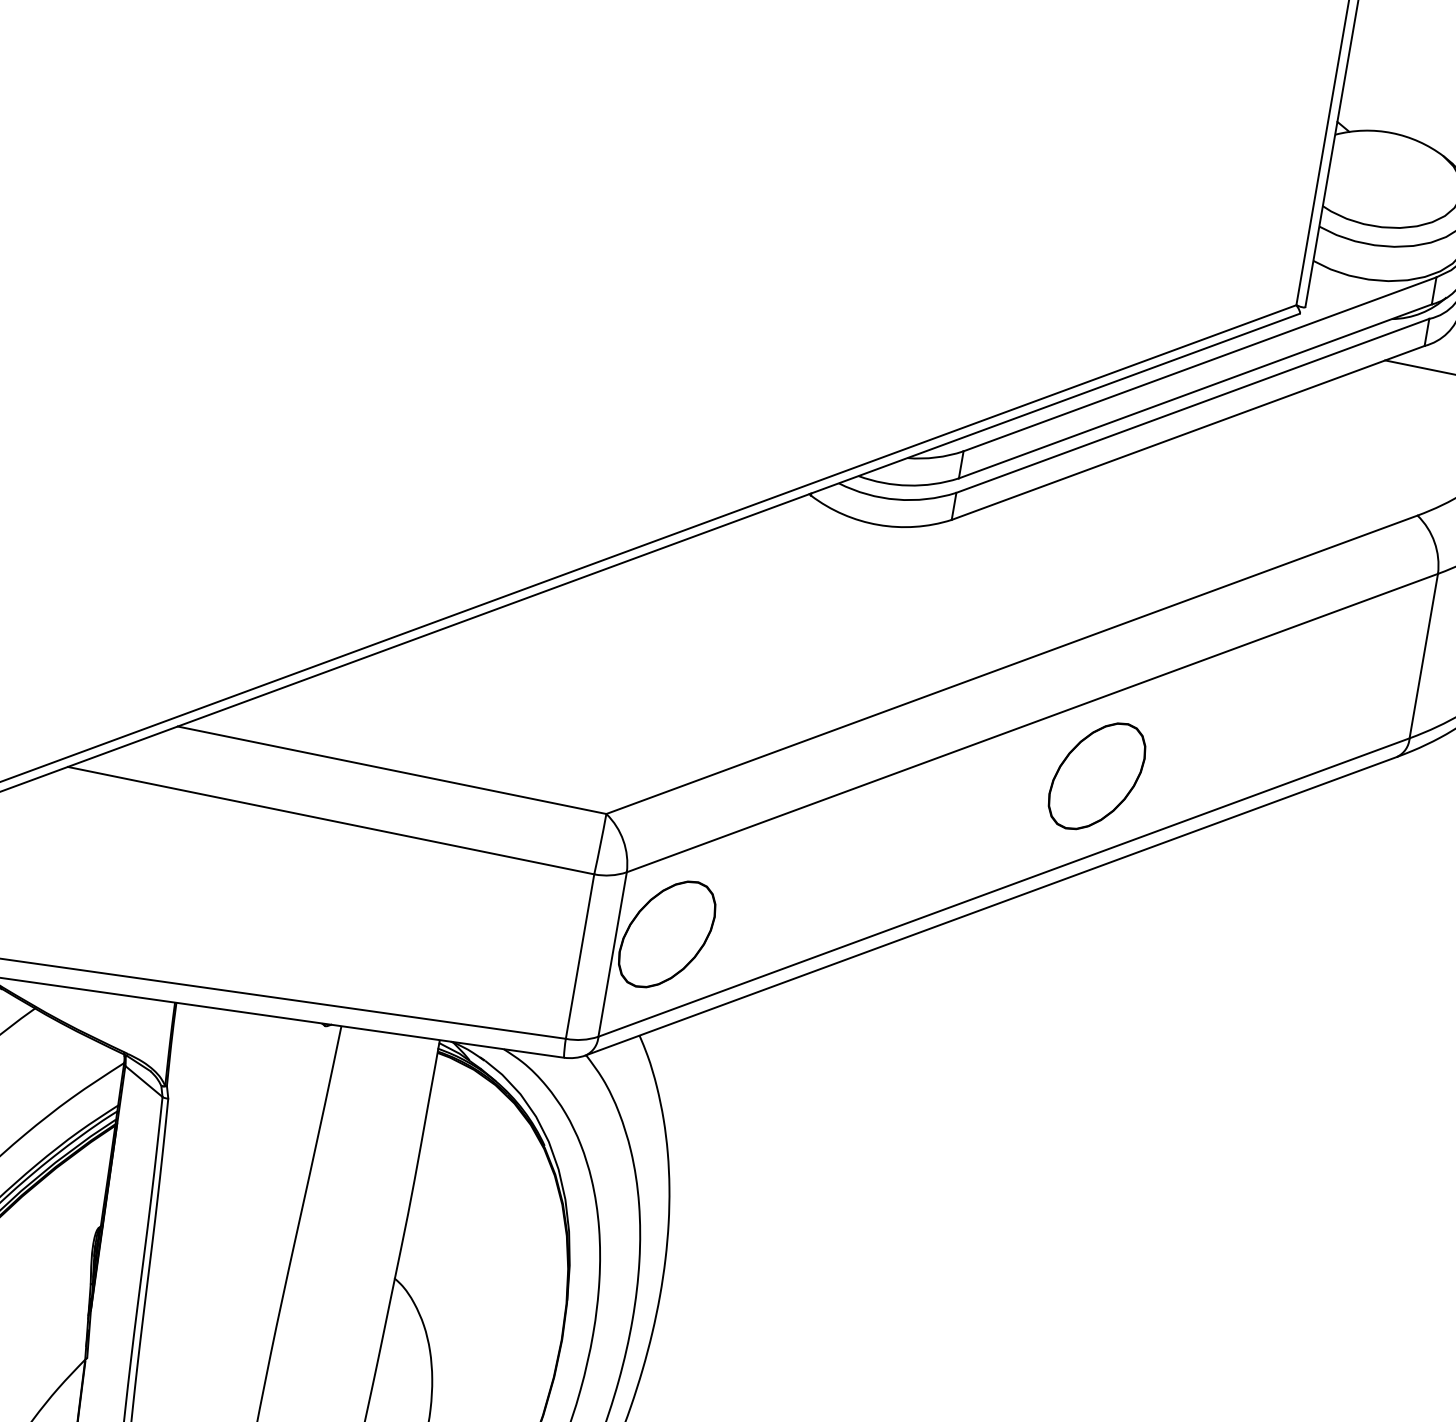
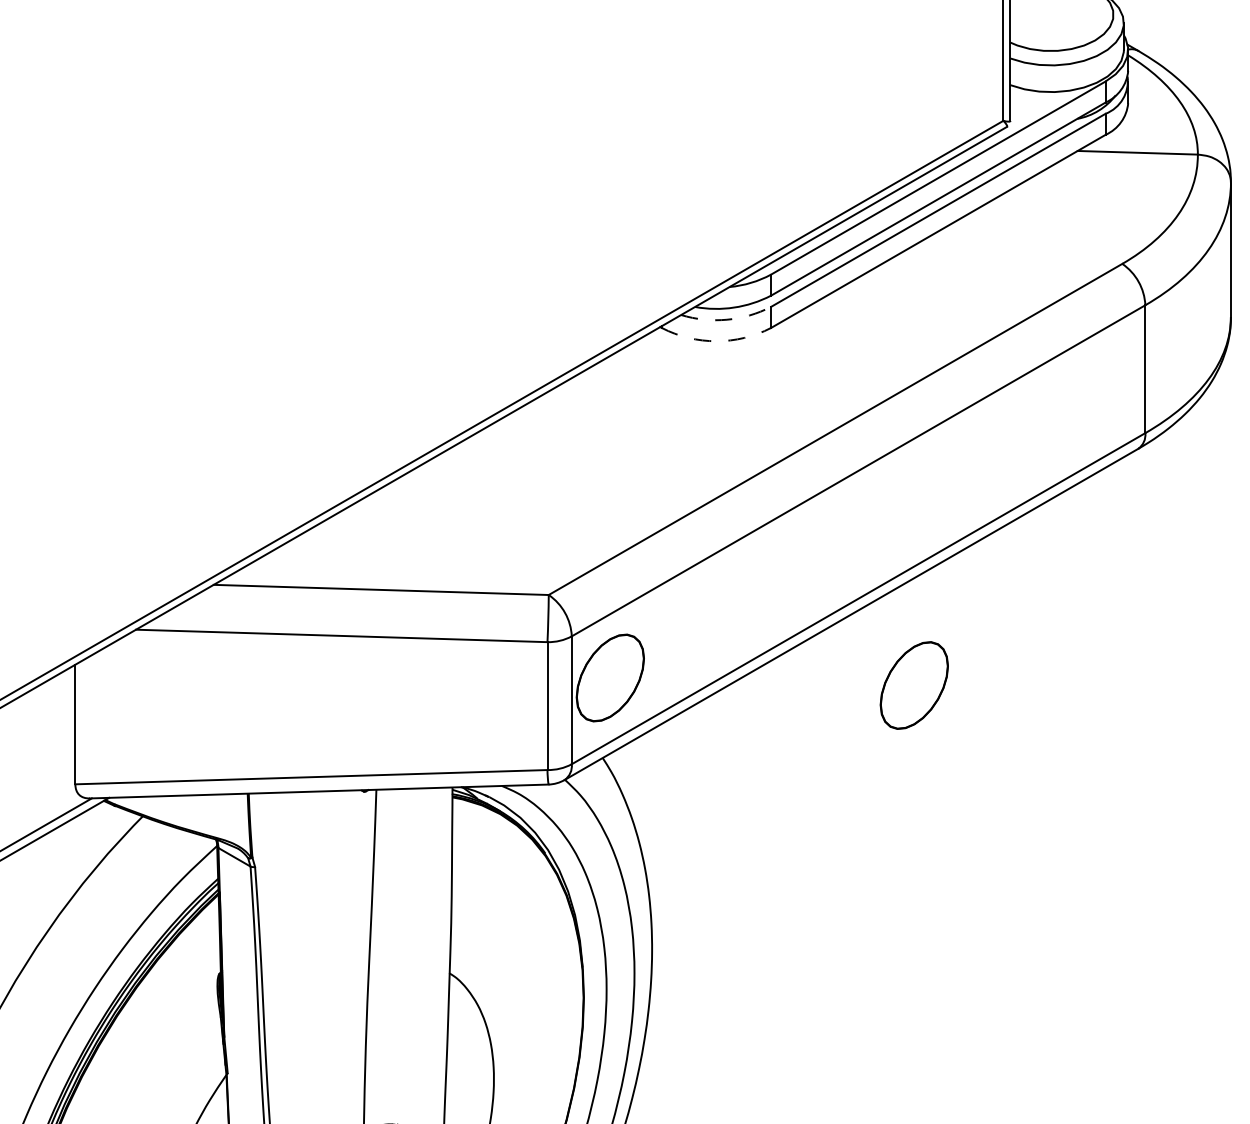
arc: (896, 499) -> (726, 319), solid -> dashed
arc: (878, 525) -> (716, 341), solid -> dashed
part: (1096, 776) -> (913, 685), moved

